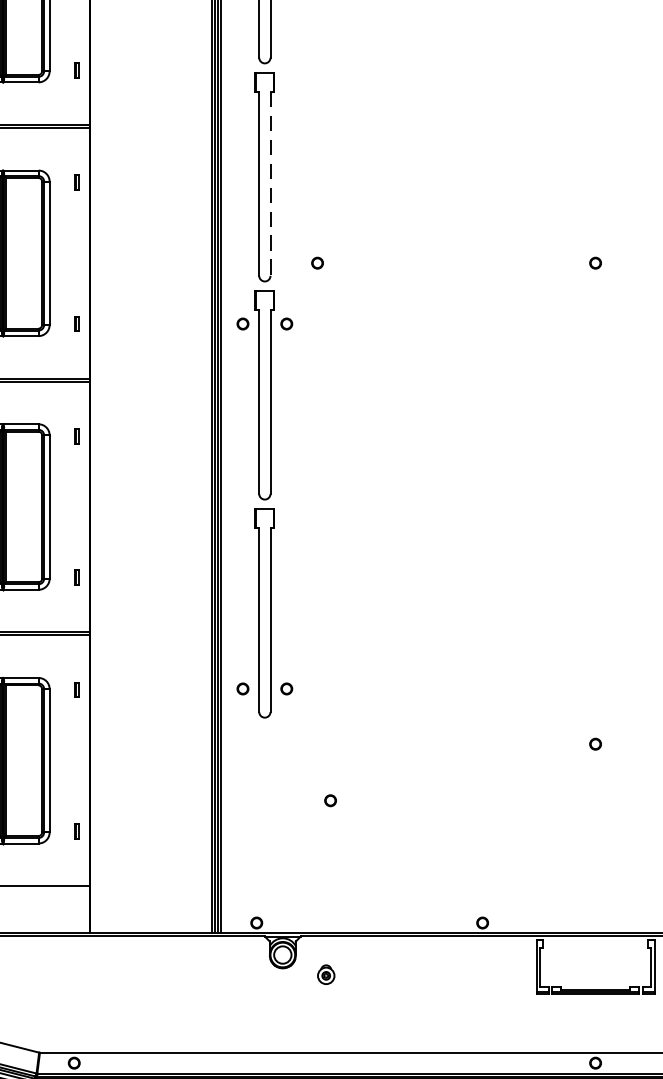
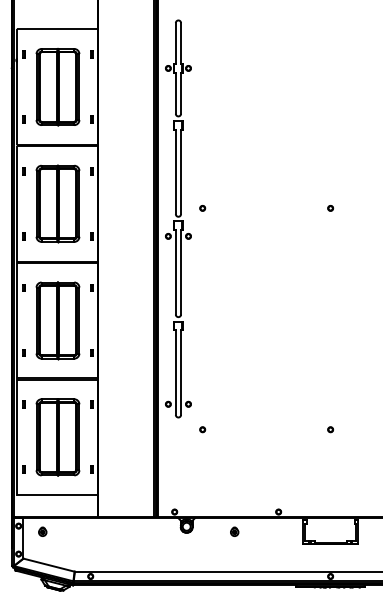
line: (271, 185) -> (181, 172), dashed -> solid
part: (330, 800) -> (202, 429), moved
part: (325, 974) -> (234, 531), moved

